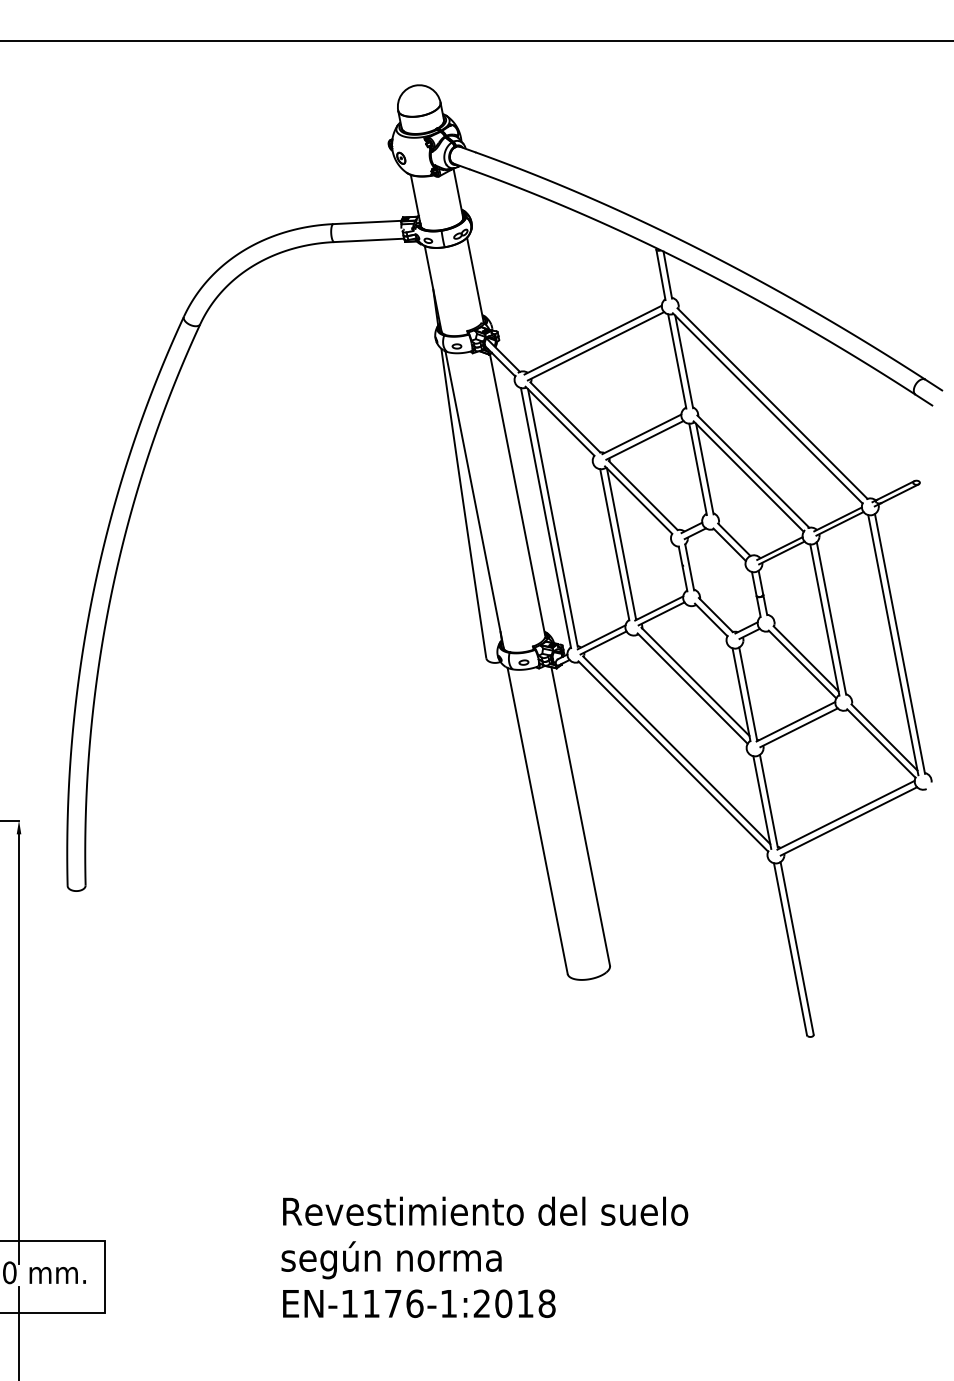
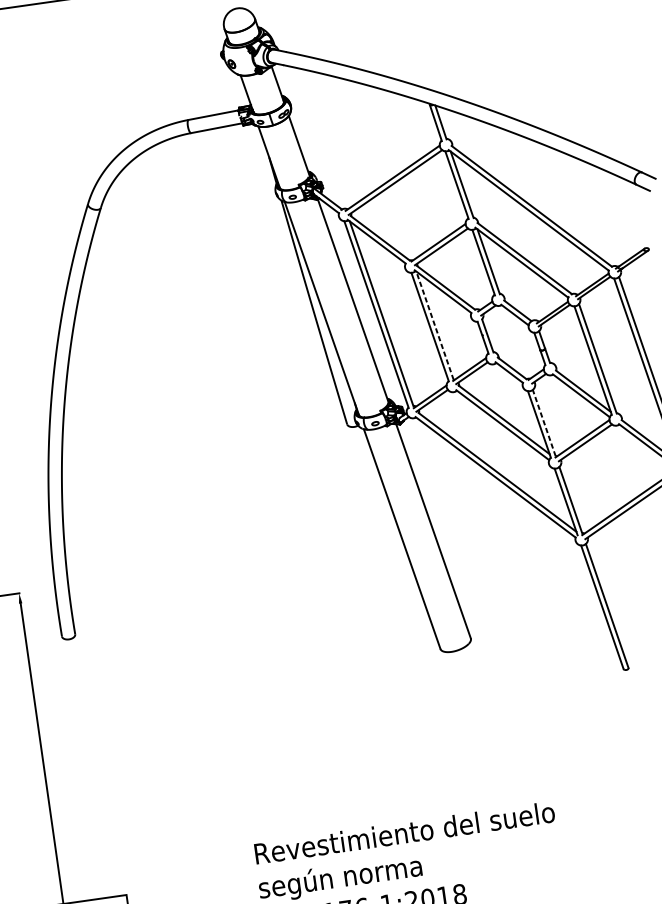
line: (621, 543) -> (434, 325), solid -> dashed
line: (748, 693) -> (544, 422), solid -> dashed

